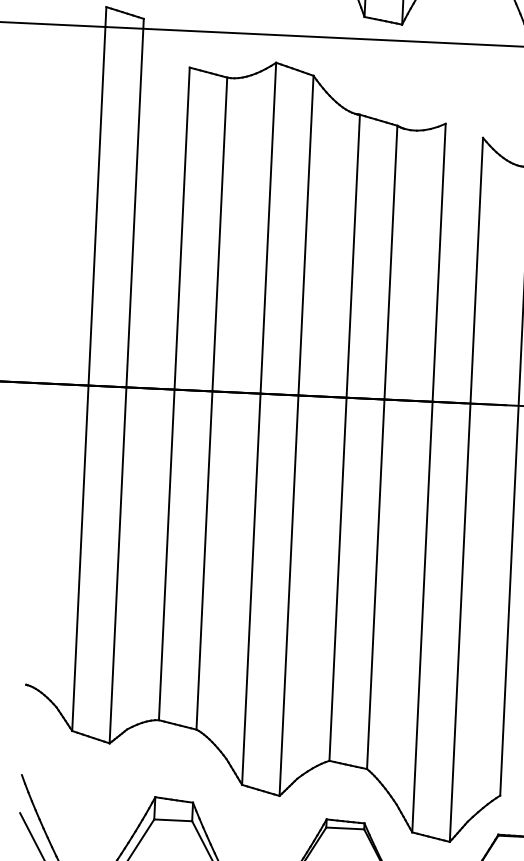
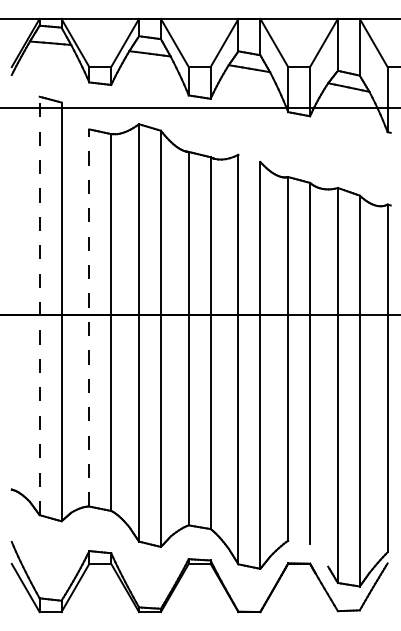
line: (89, 368) -> (39, 305), solid -> dashed
line: (174, 393) -> (89, 317), solid -> dashed

